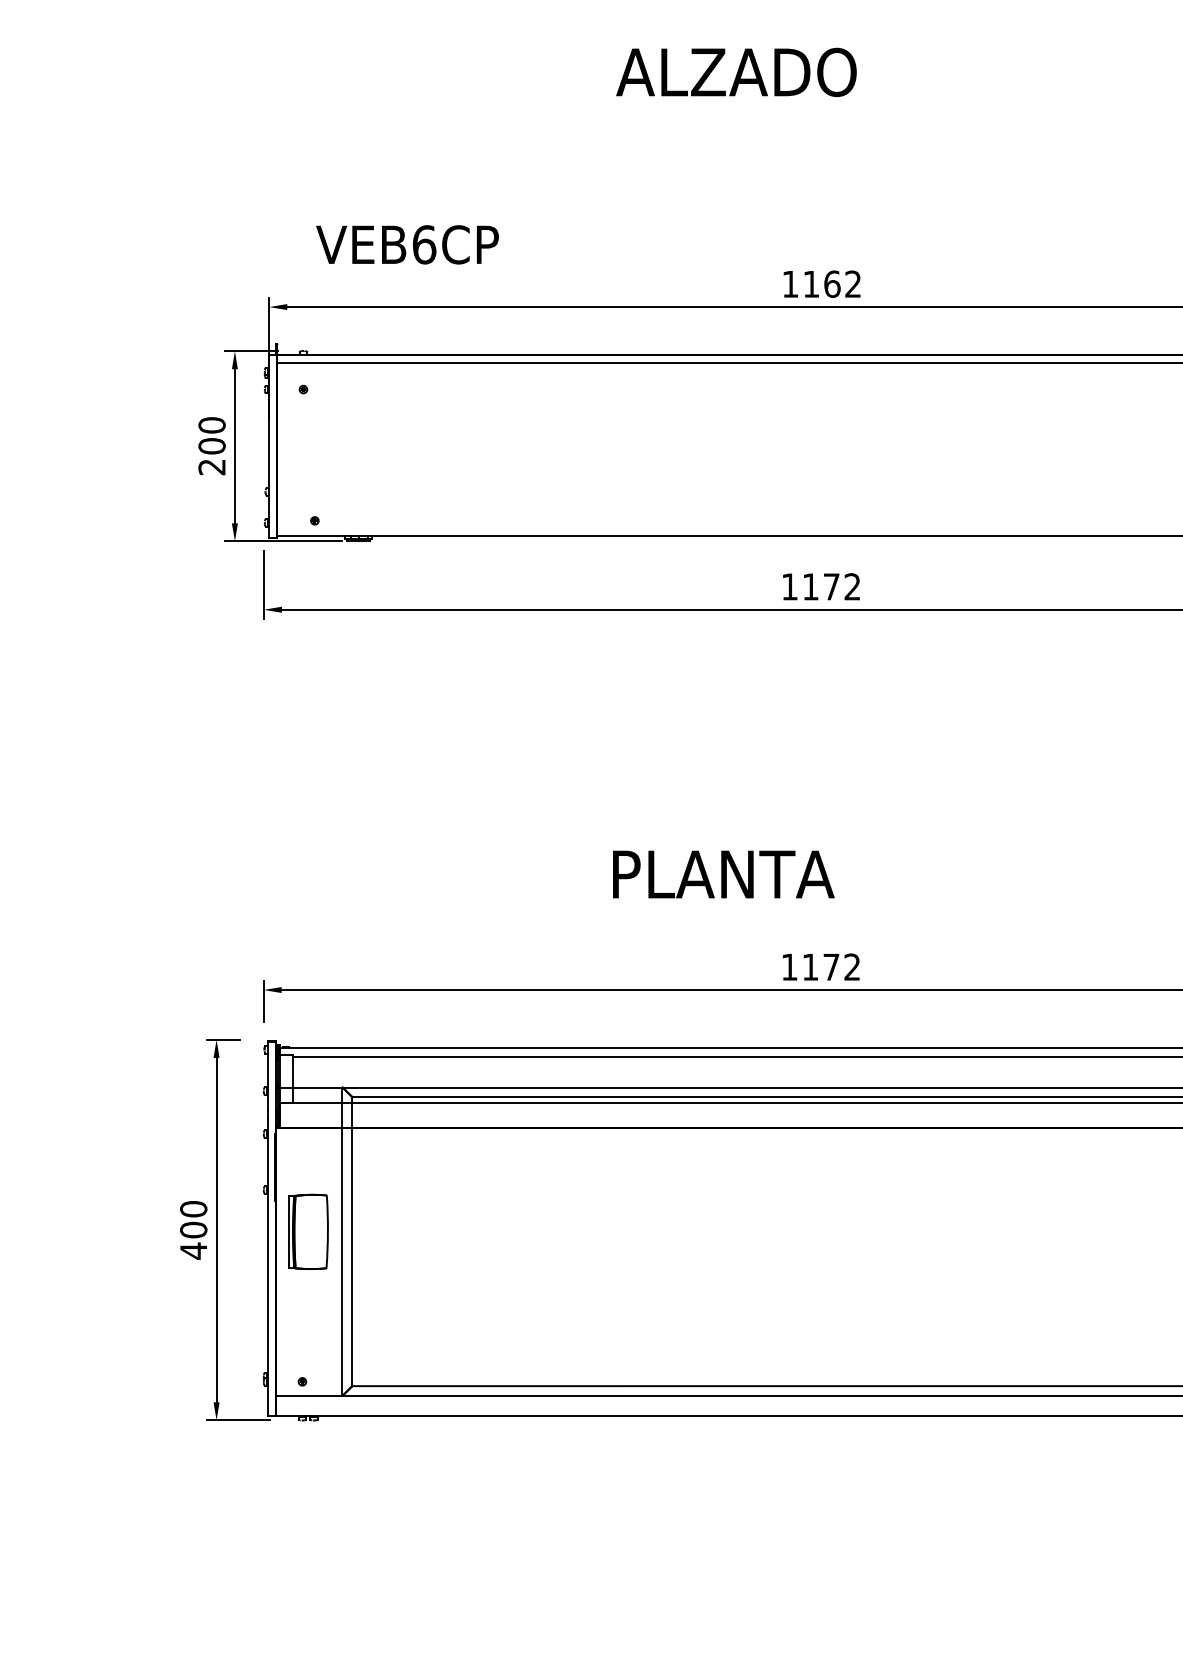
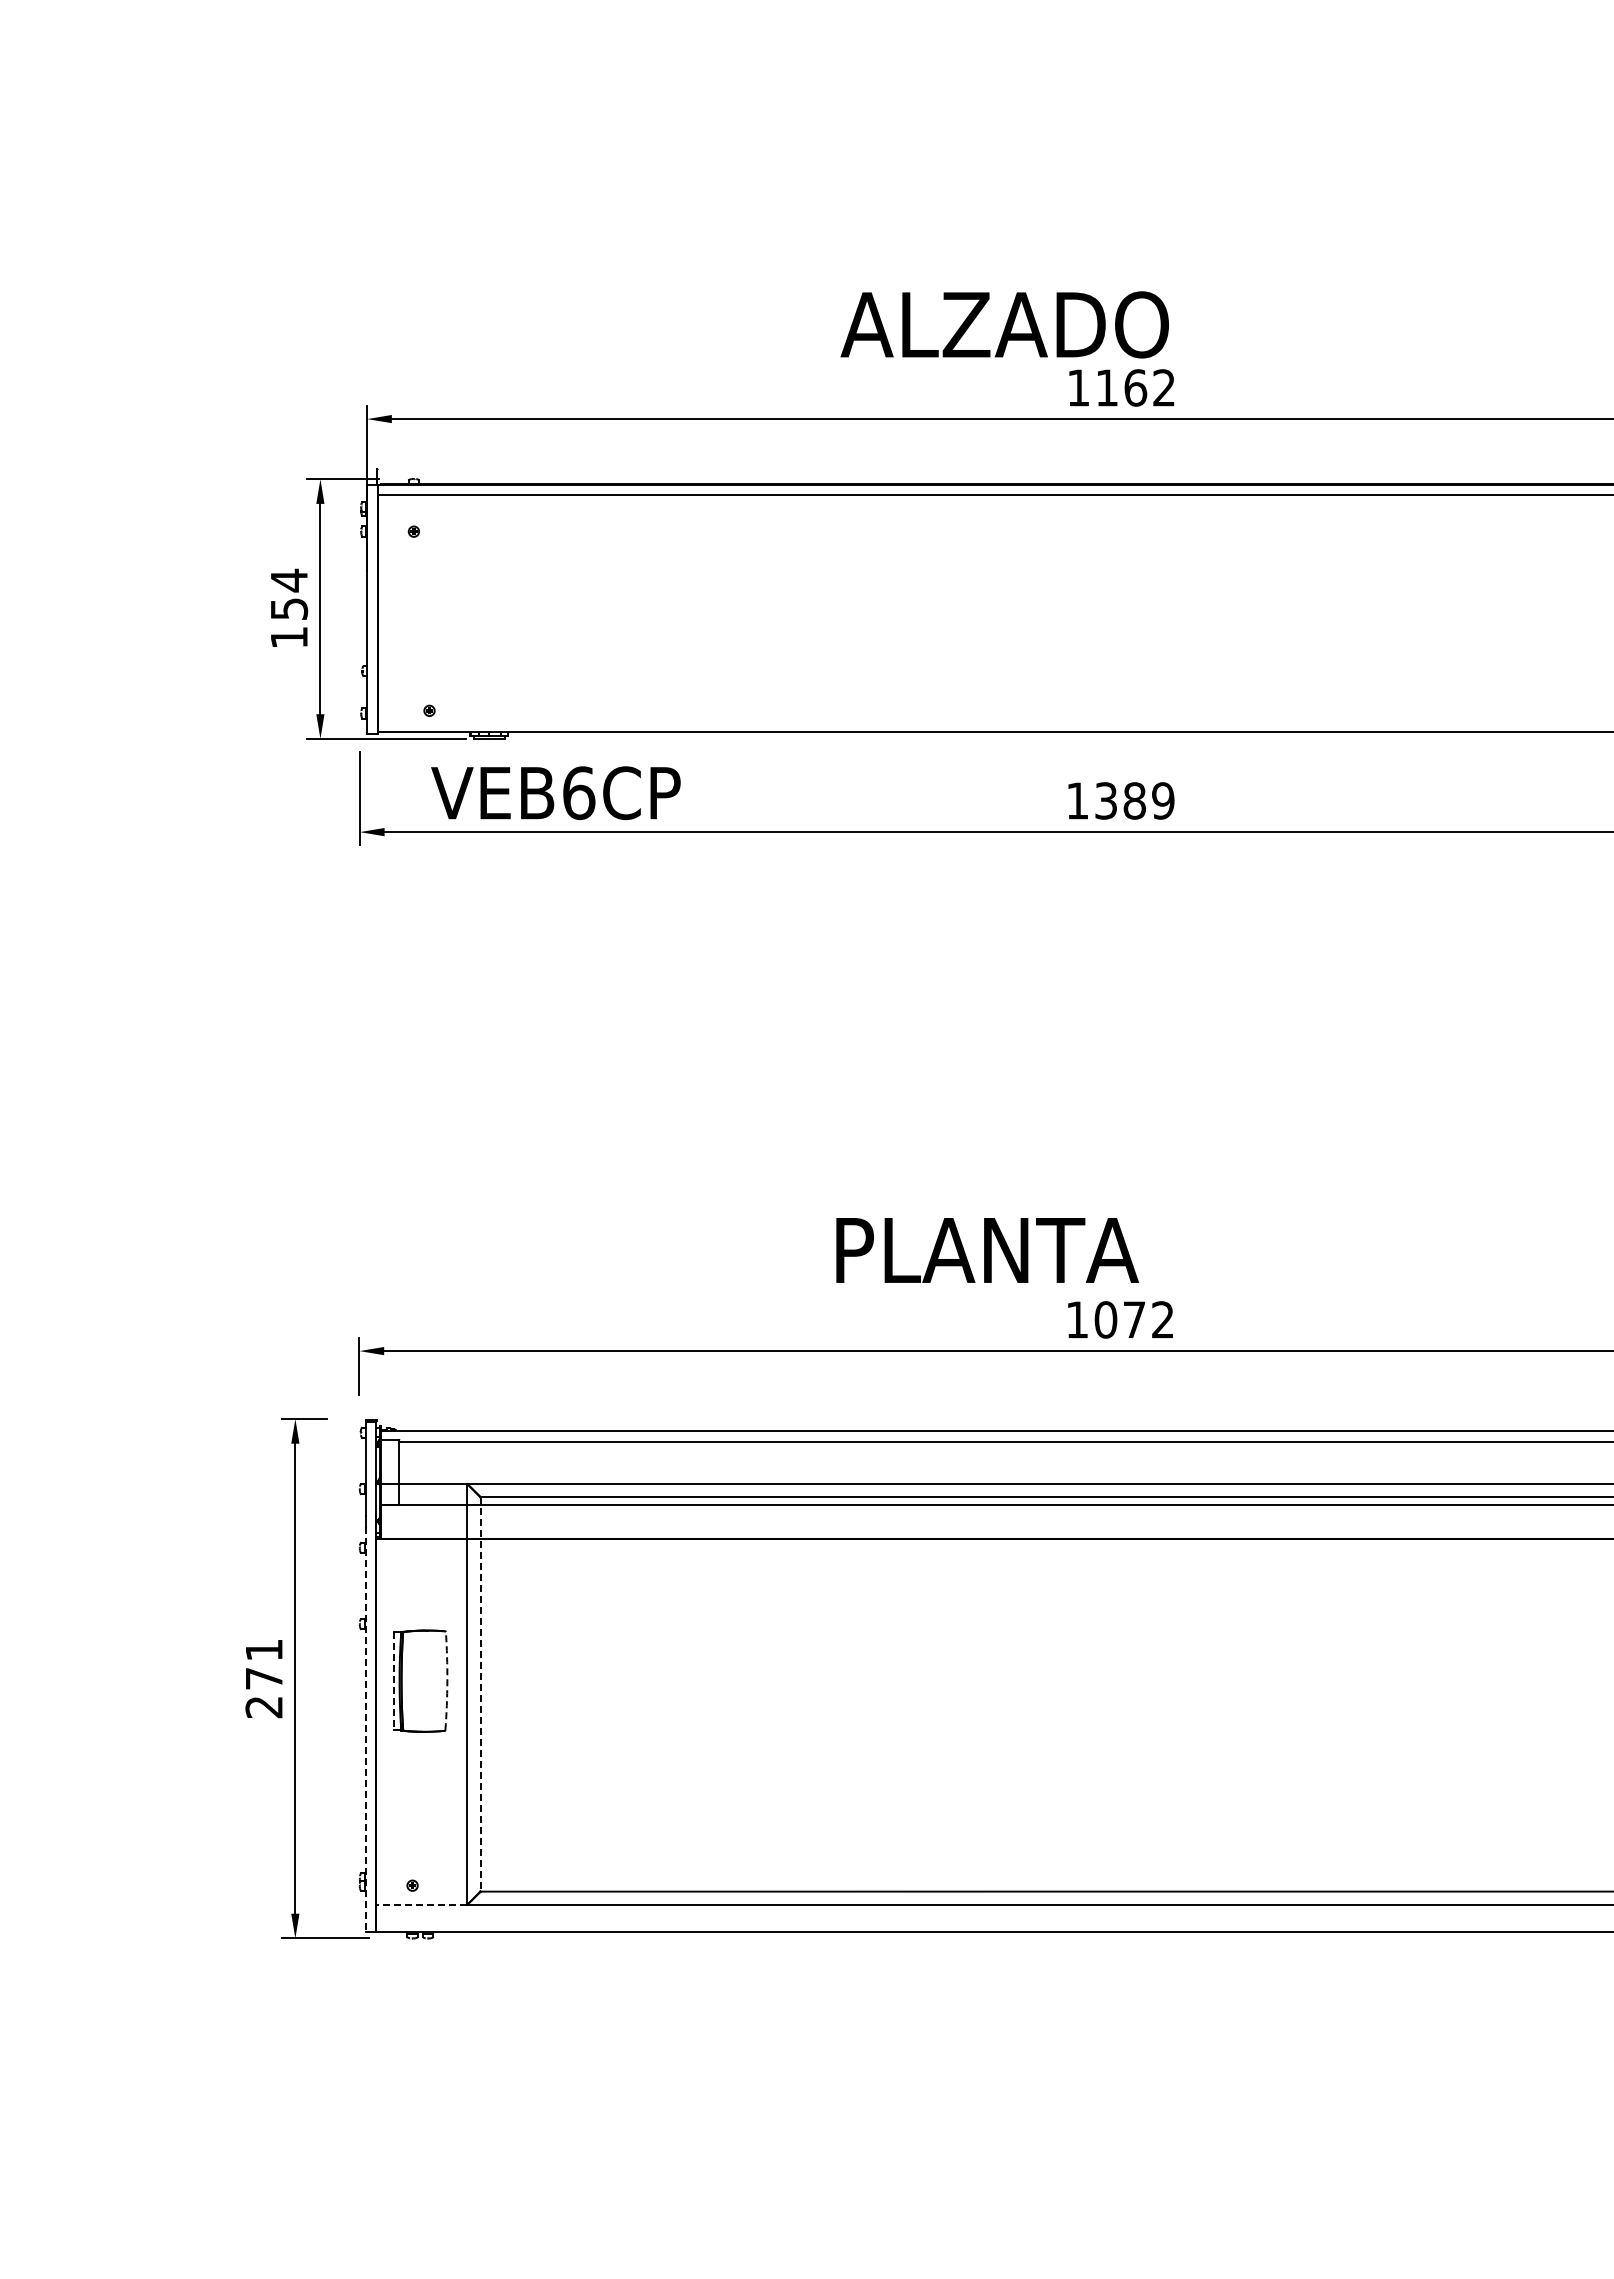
text: (736, 72) -> (1004, 324), moved
text: (407, 245) -> (555, 793), moved
text: (212, 445) -> (289, 608), 200 -> 154
text: (831, 586) -> (1134, 800), 1172 -> 1389
text: (723, 874) -> (987, 1250), moved
text: (810, 966) -> (1105, 1319), 1172 -> 1072
text: (193, 1229) -> (263, 1678), 400 -> 271
line: (289, 1232) -> (394, 1681), solid -> dashed
arc: (328, 1232) -> (447, 1681), solid -> dashed
line: (352, 1241) -> (480, 1694), solid -> dashed
line: (267, 1267) -> (365, 1729), solid -> dashed
line: (309, 1395) -> (421, 1904), solid -> dashed

